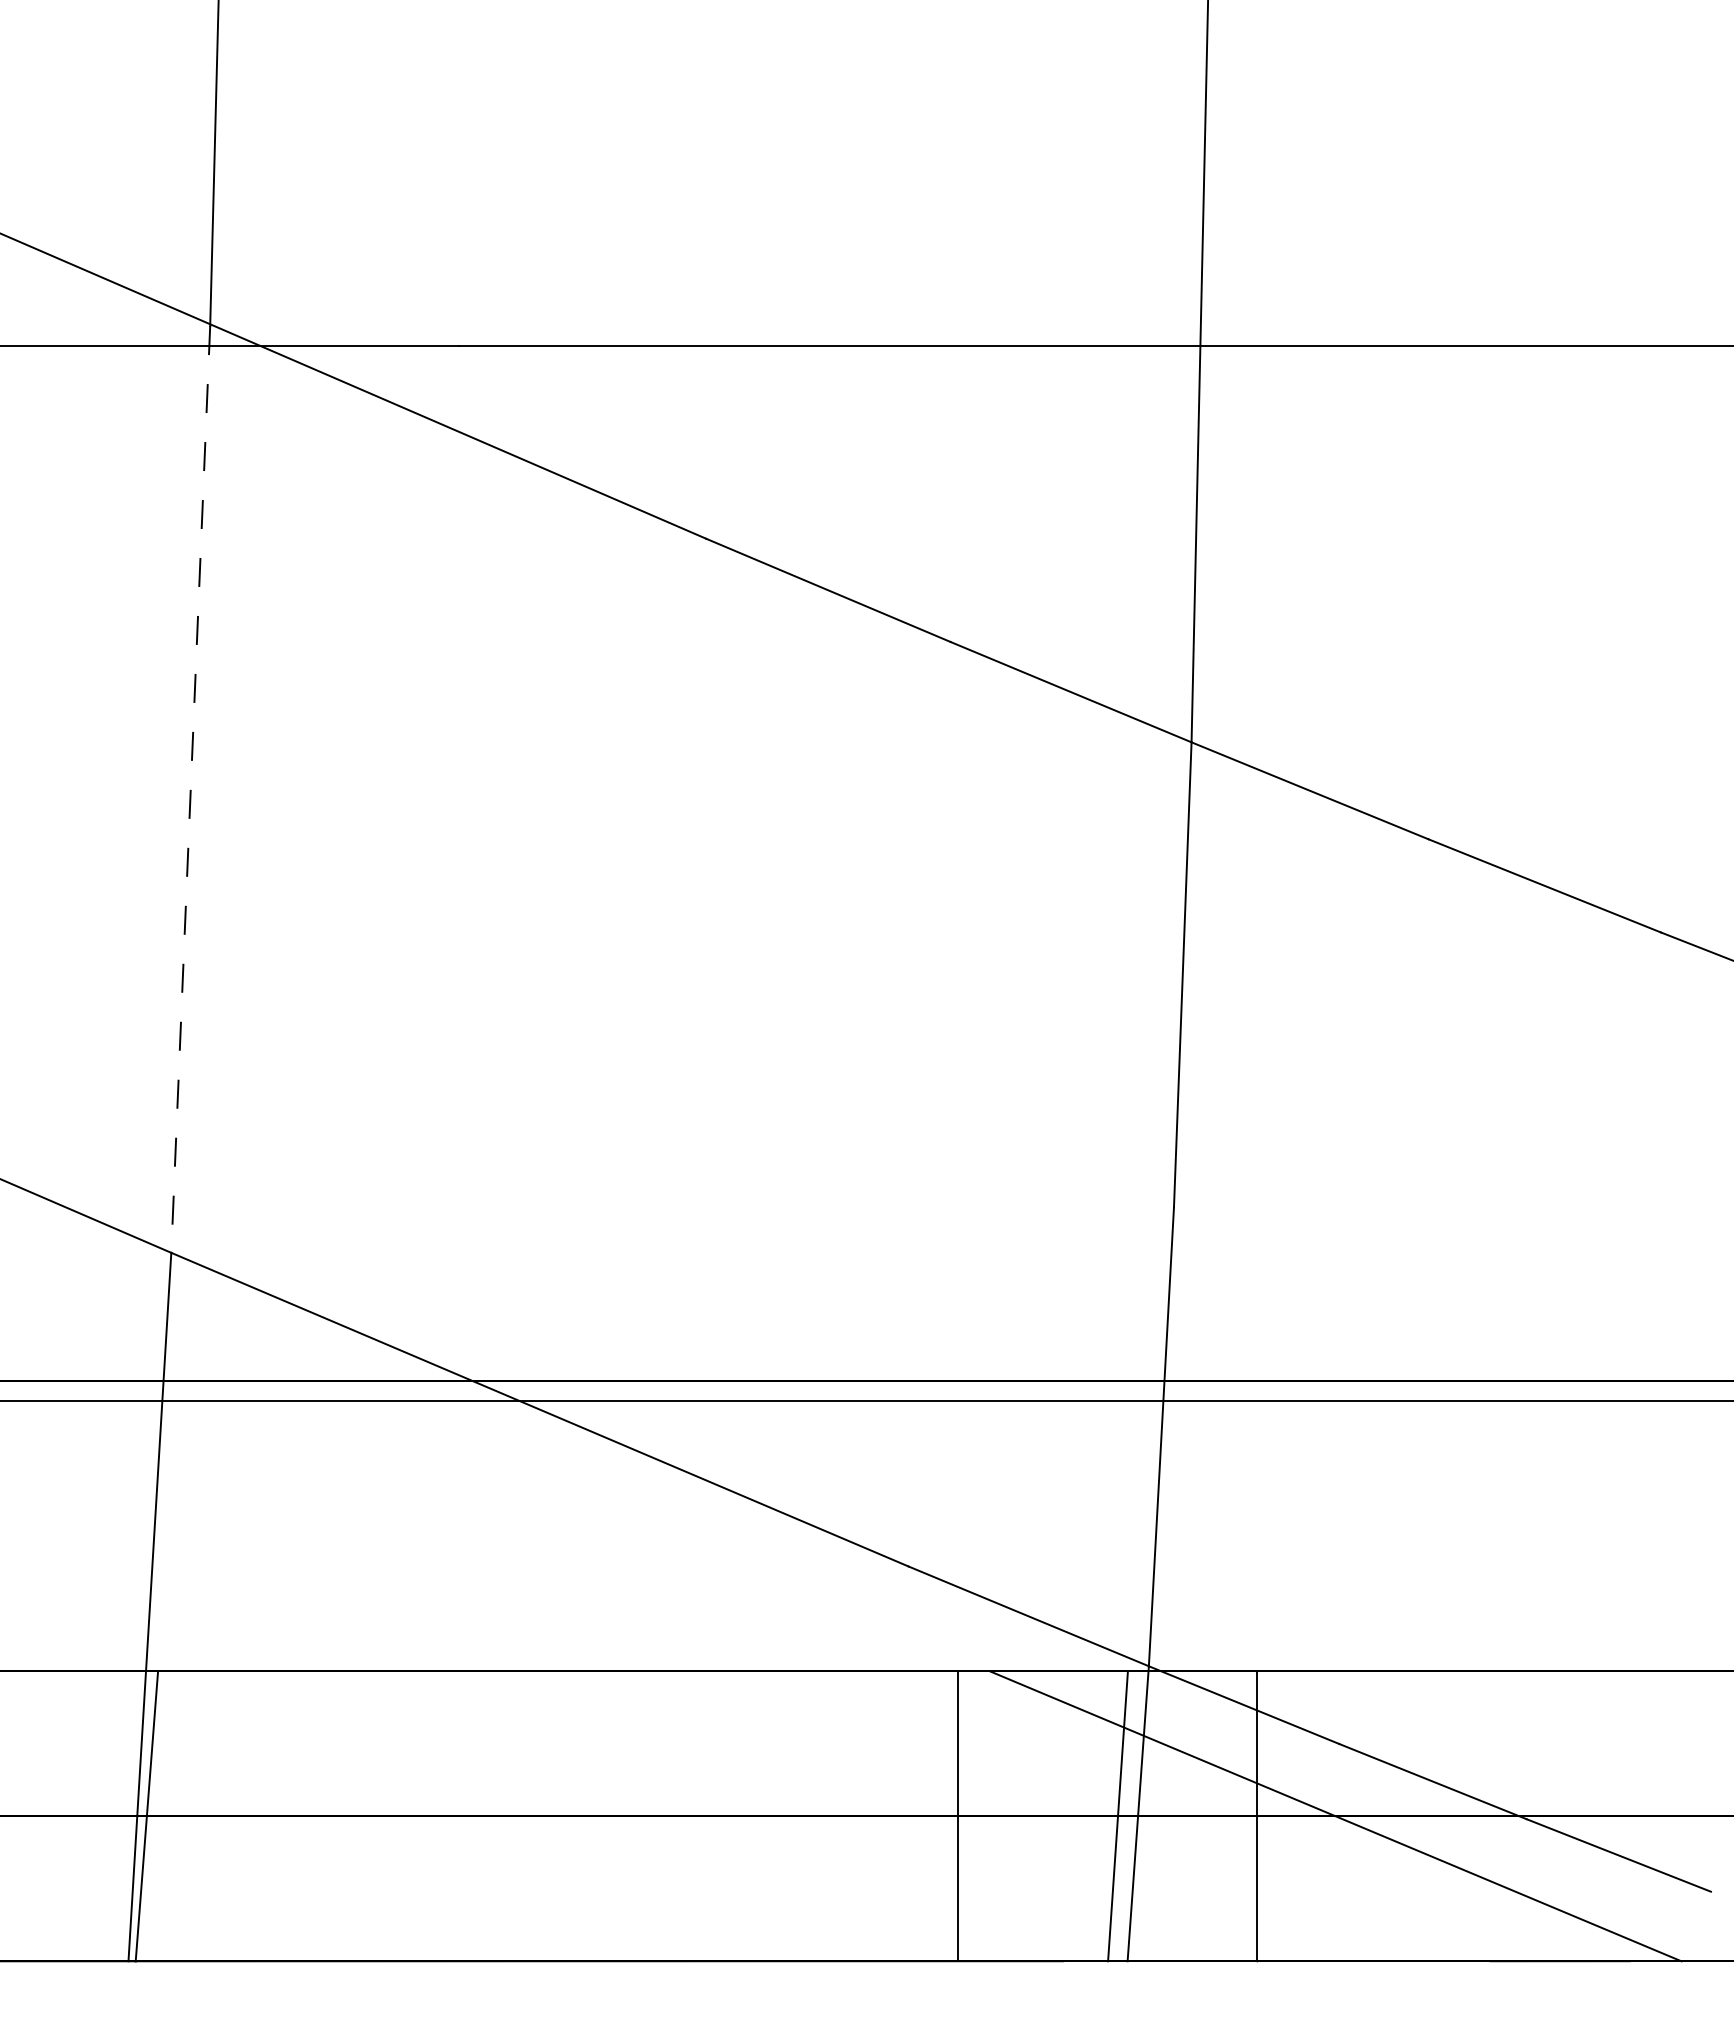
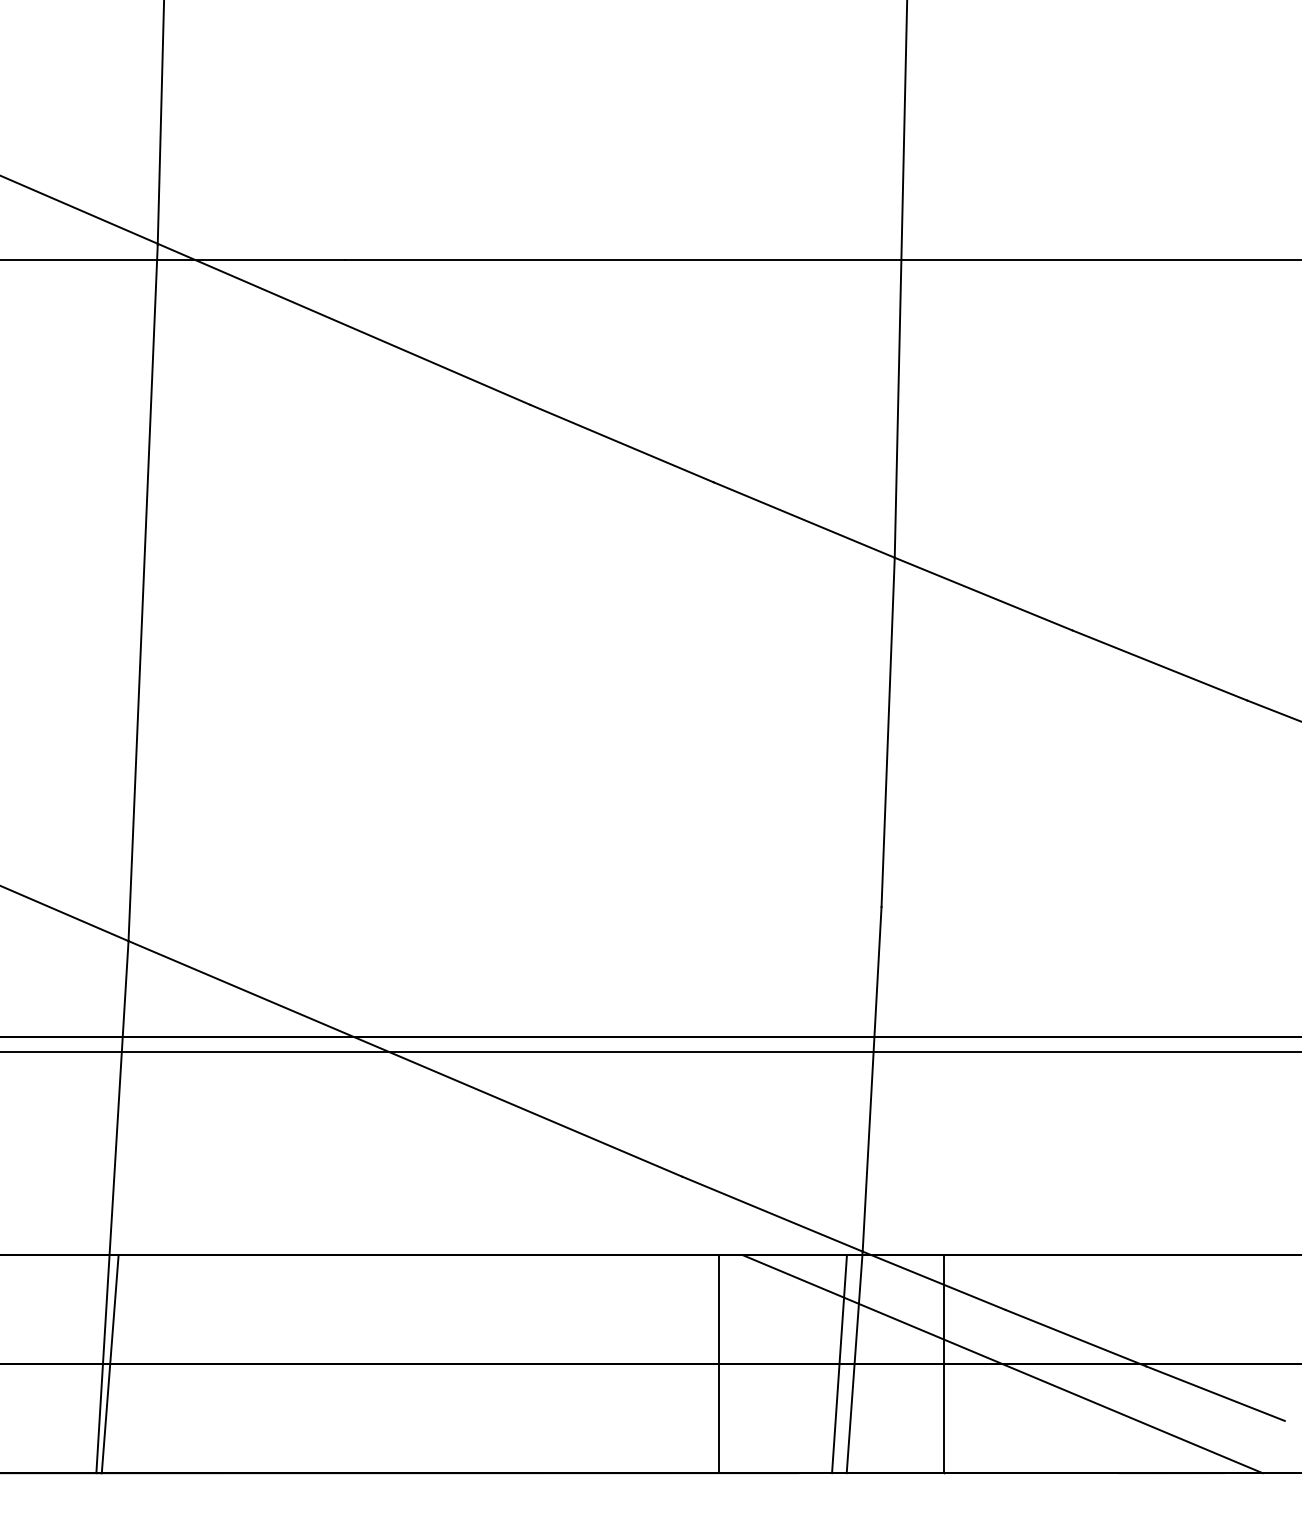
line: (190, 789) -> (142, 593), dashed -> solid

